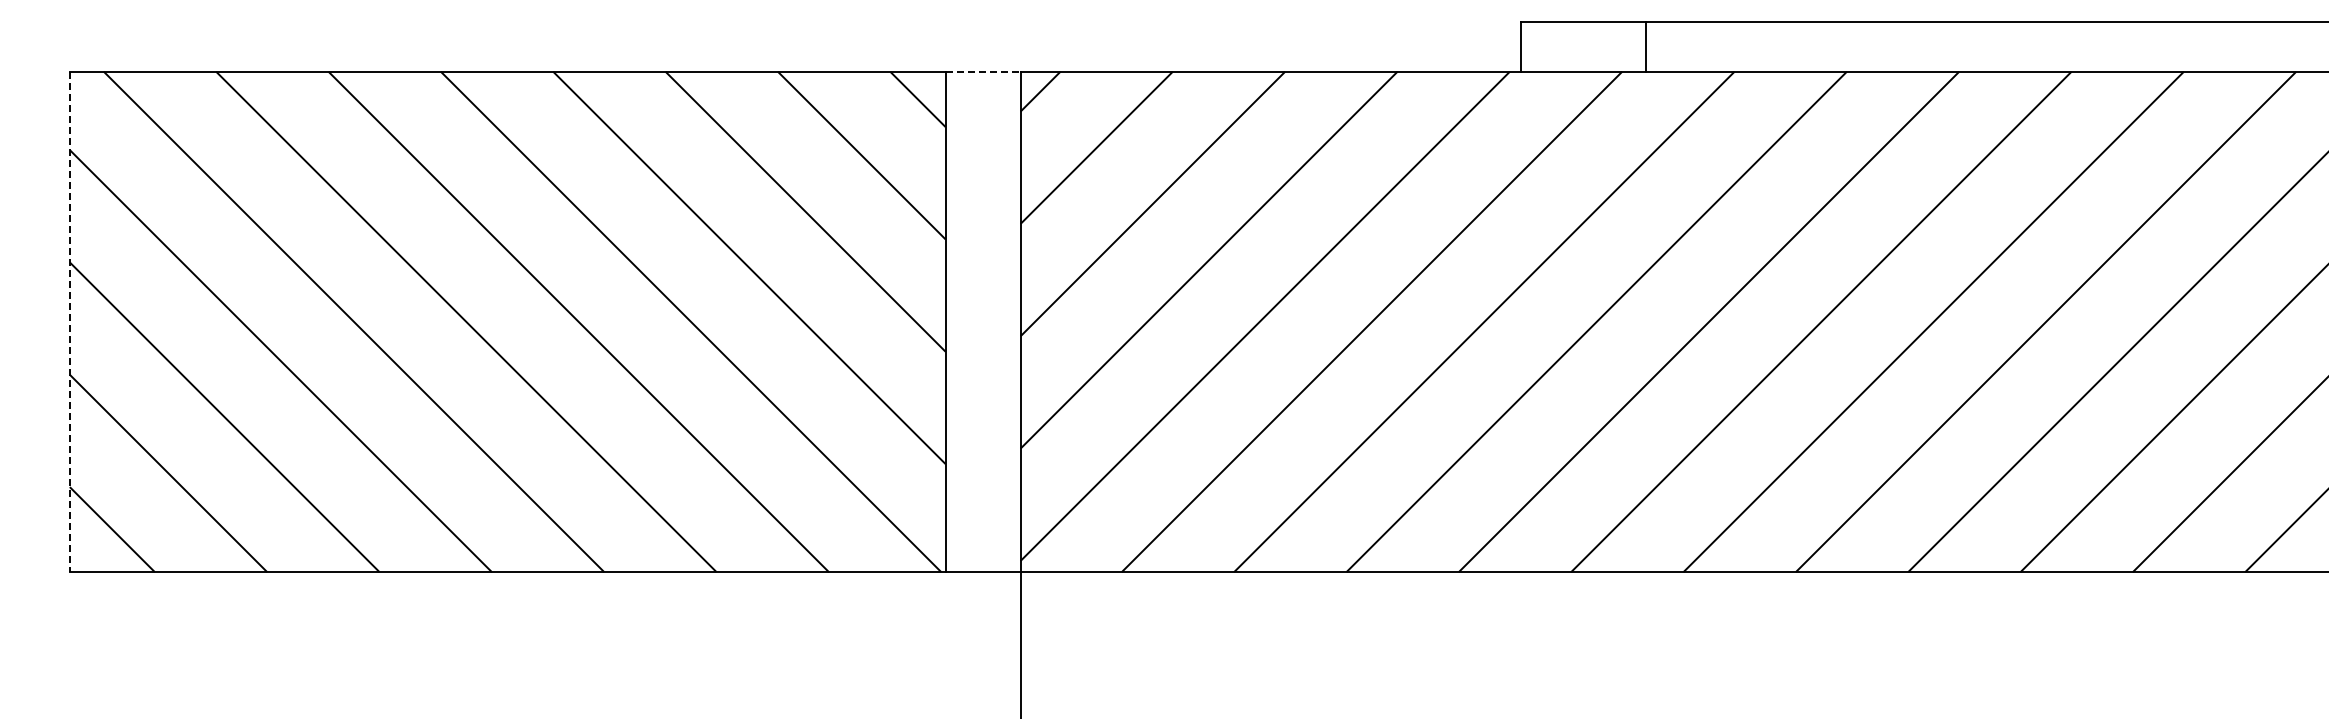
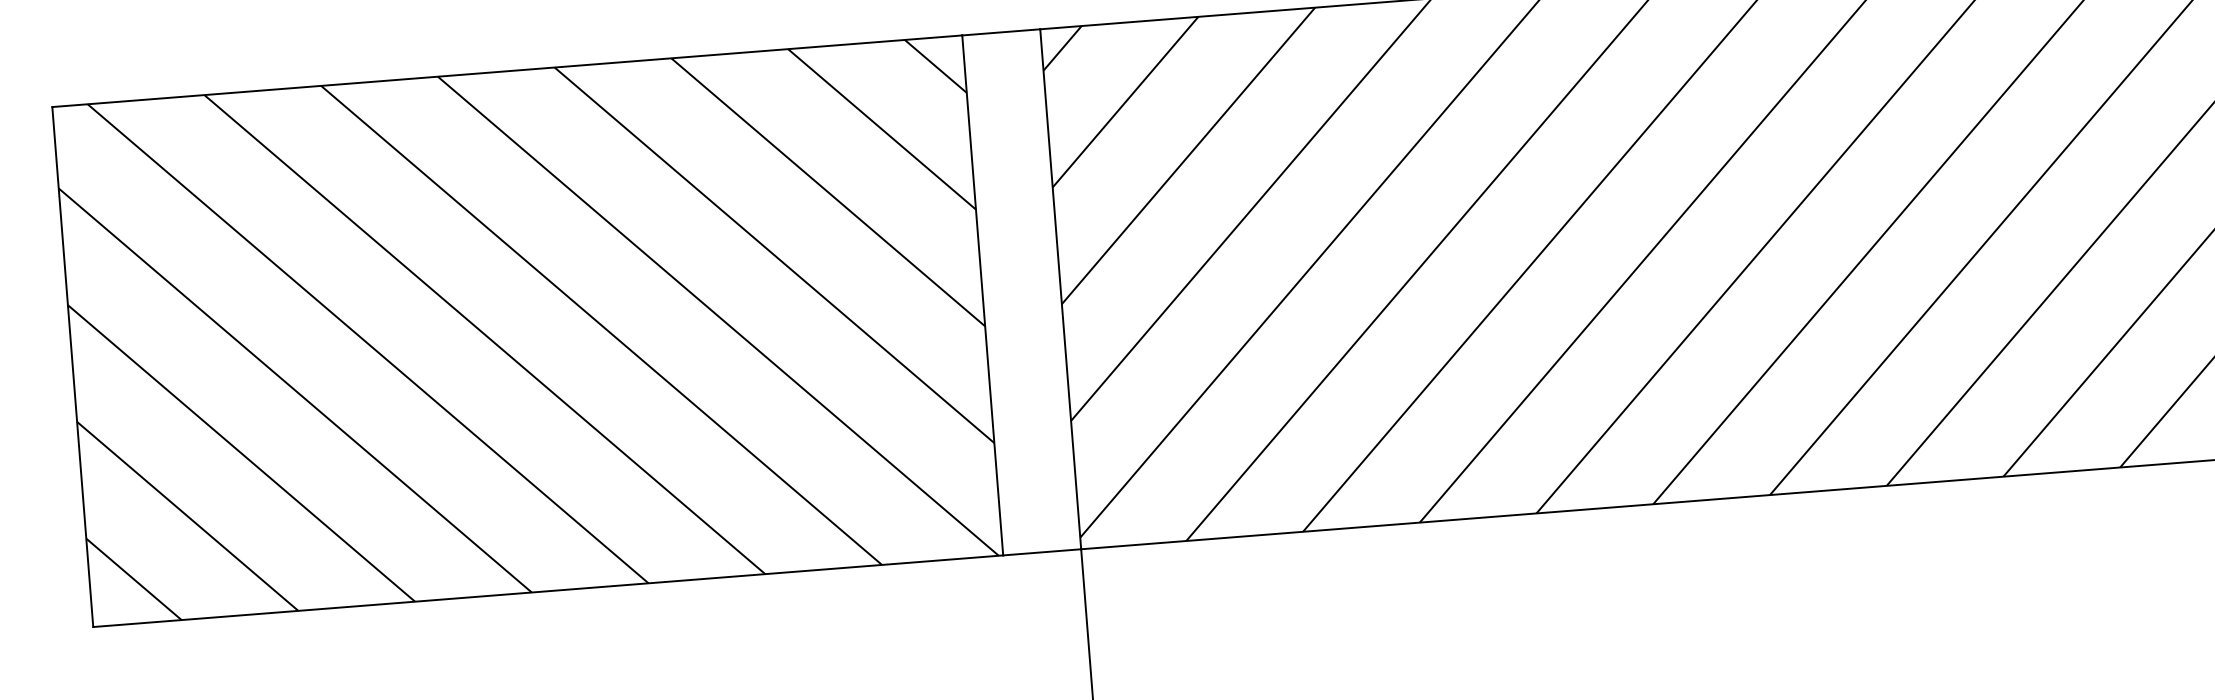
line: (983, 71) -> (1001, 32), dashed -> solid
line: (69, 322) -> (72, 367), dashed -> solid

